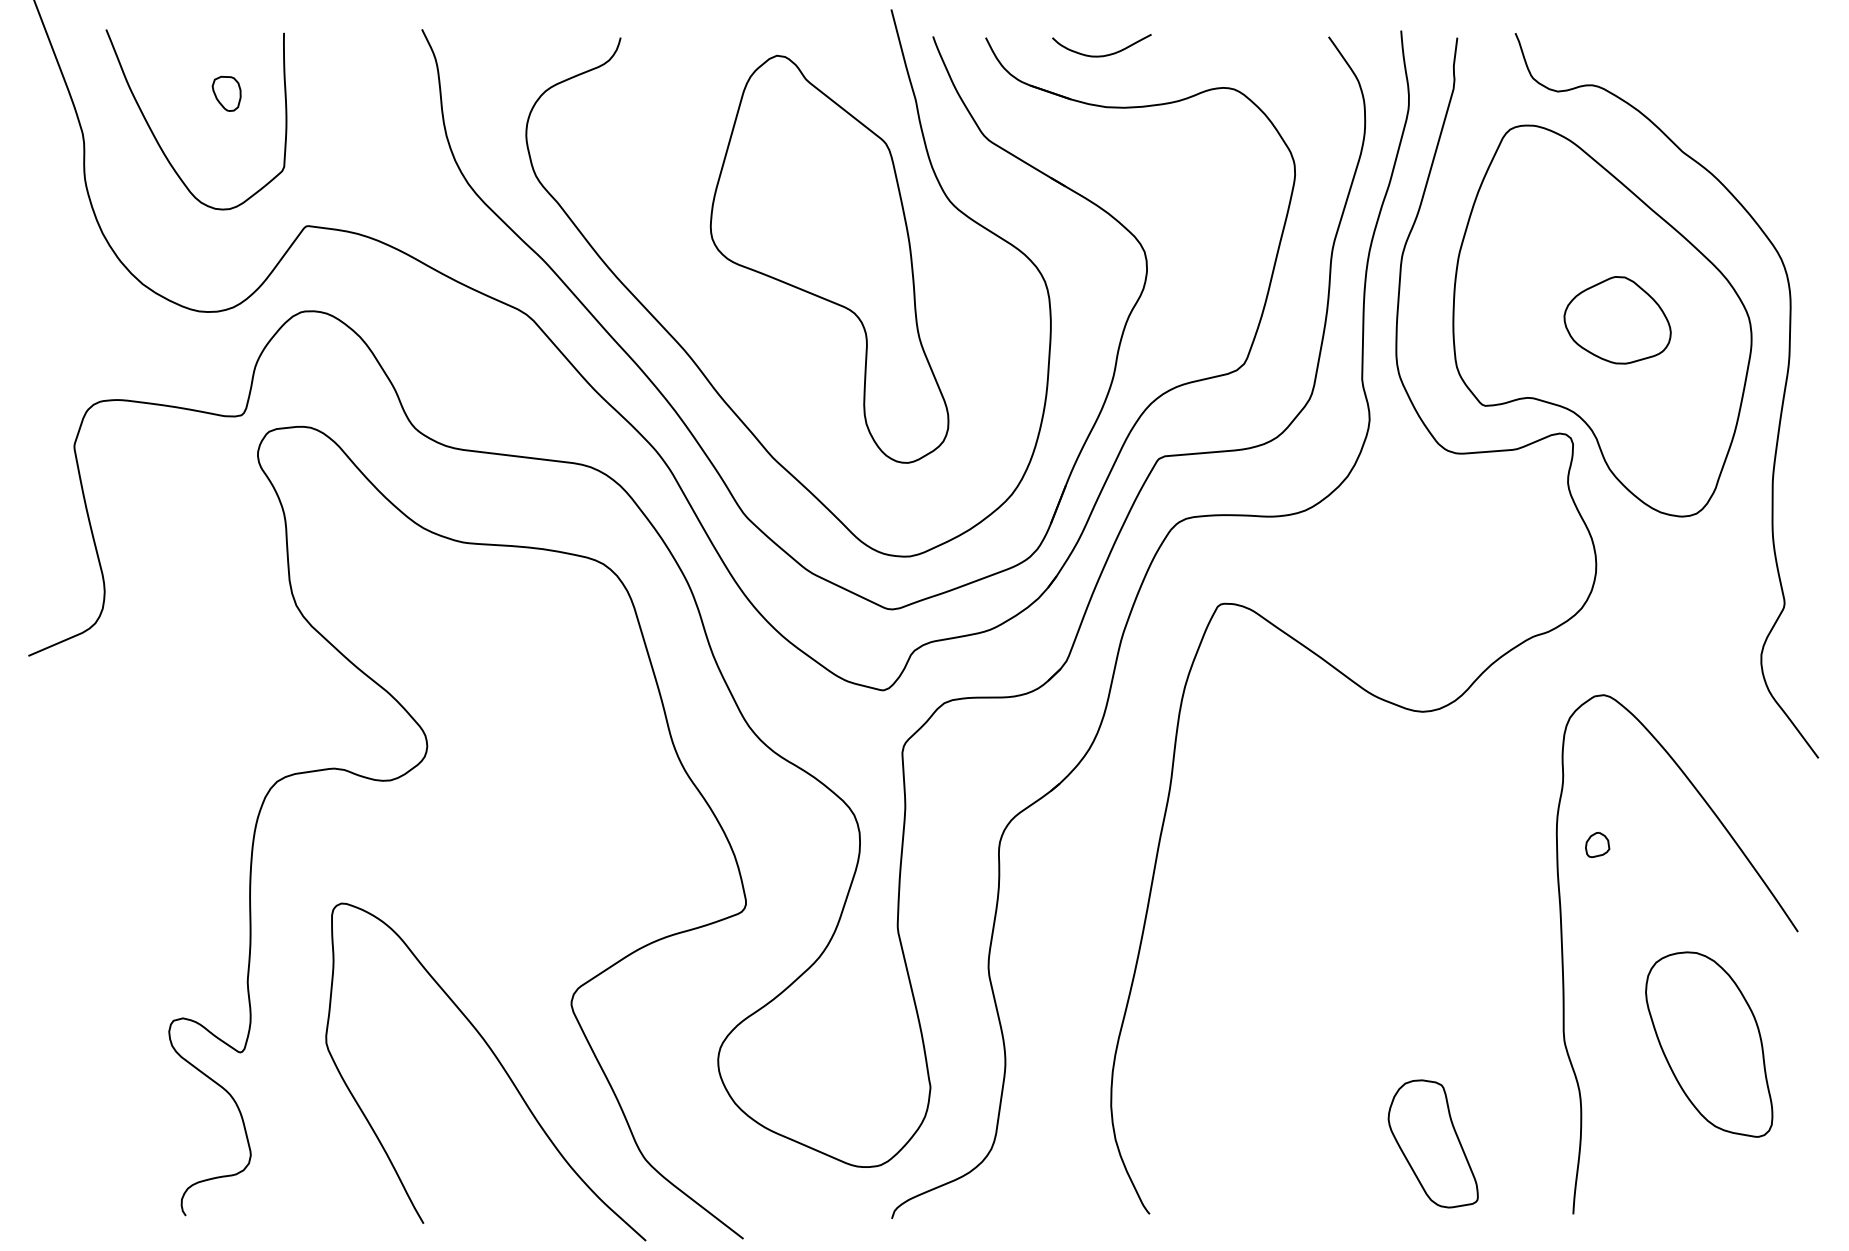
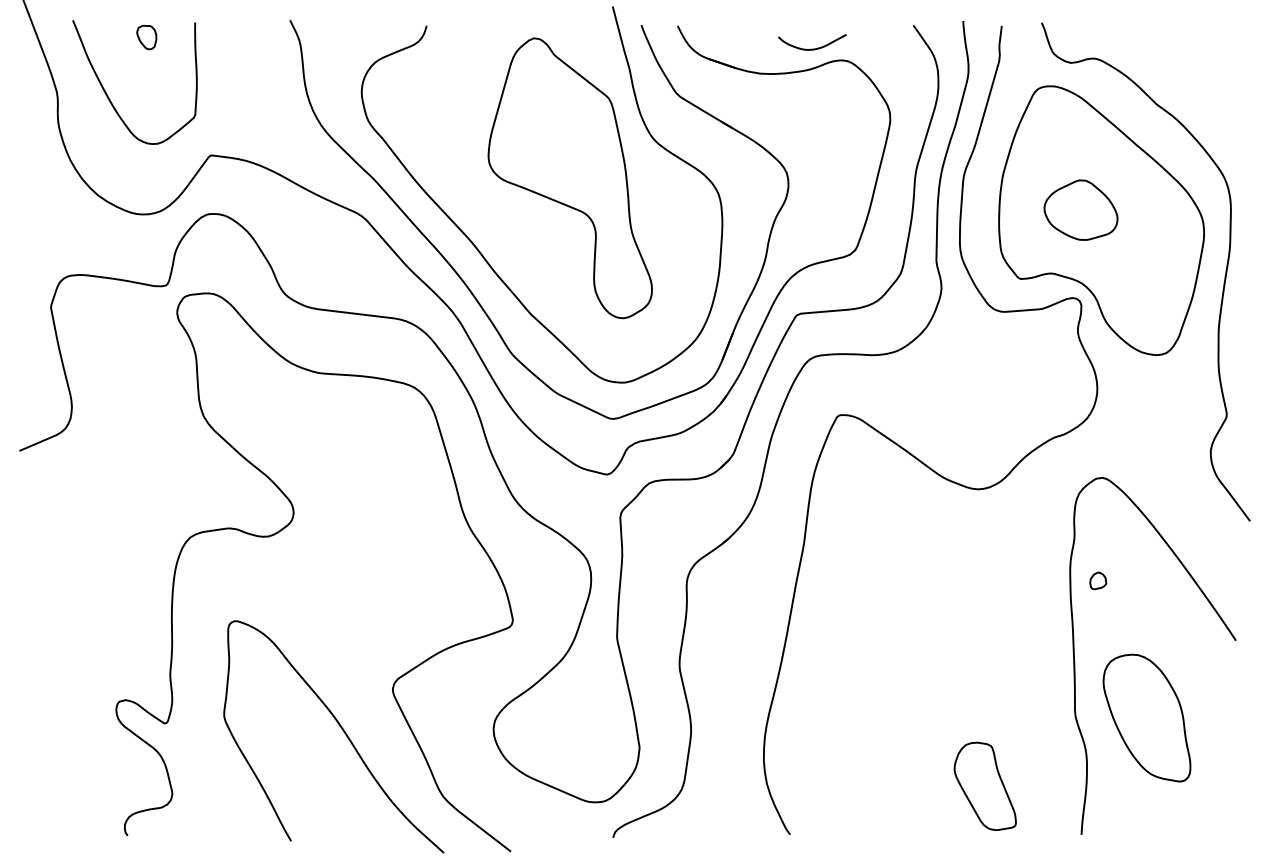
curve: (1101, 54) -> (812, 48), moved
part: (226, 93) -> (146, 37), moved
part: (1616, 319) -> (1080, 209), moved
part: (1708, 1043) -> (1146, 717), moved

